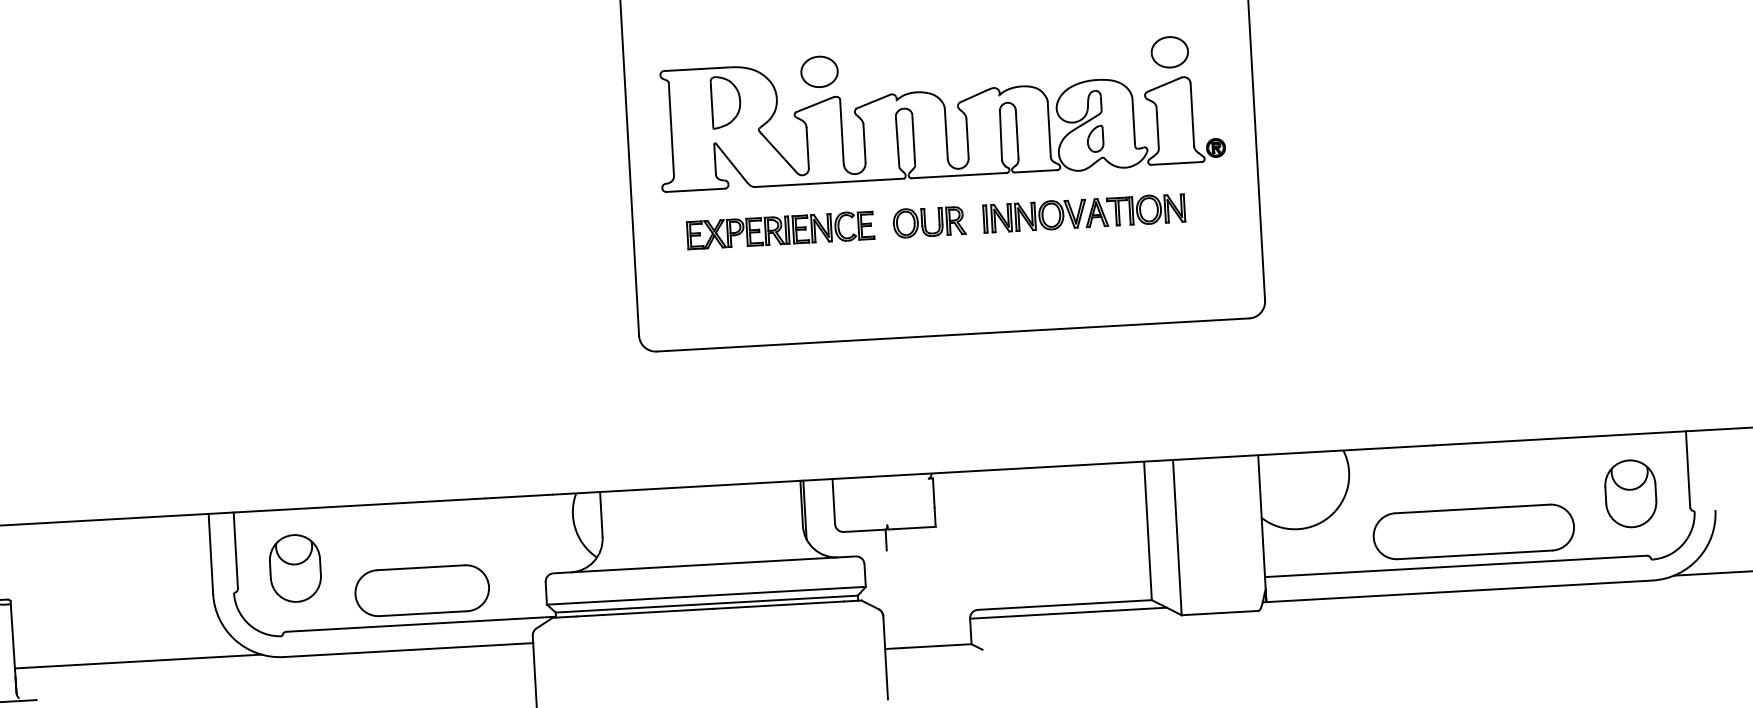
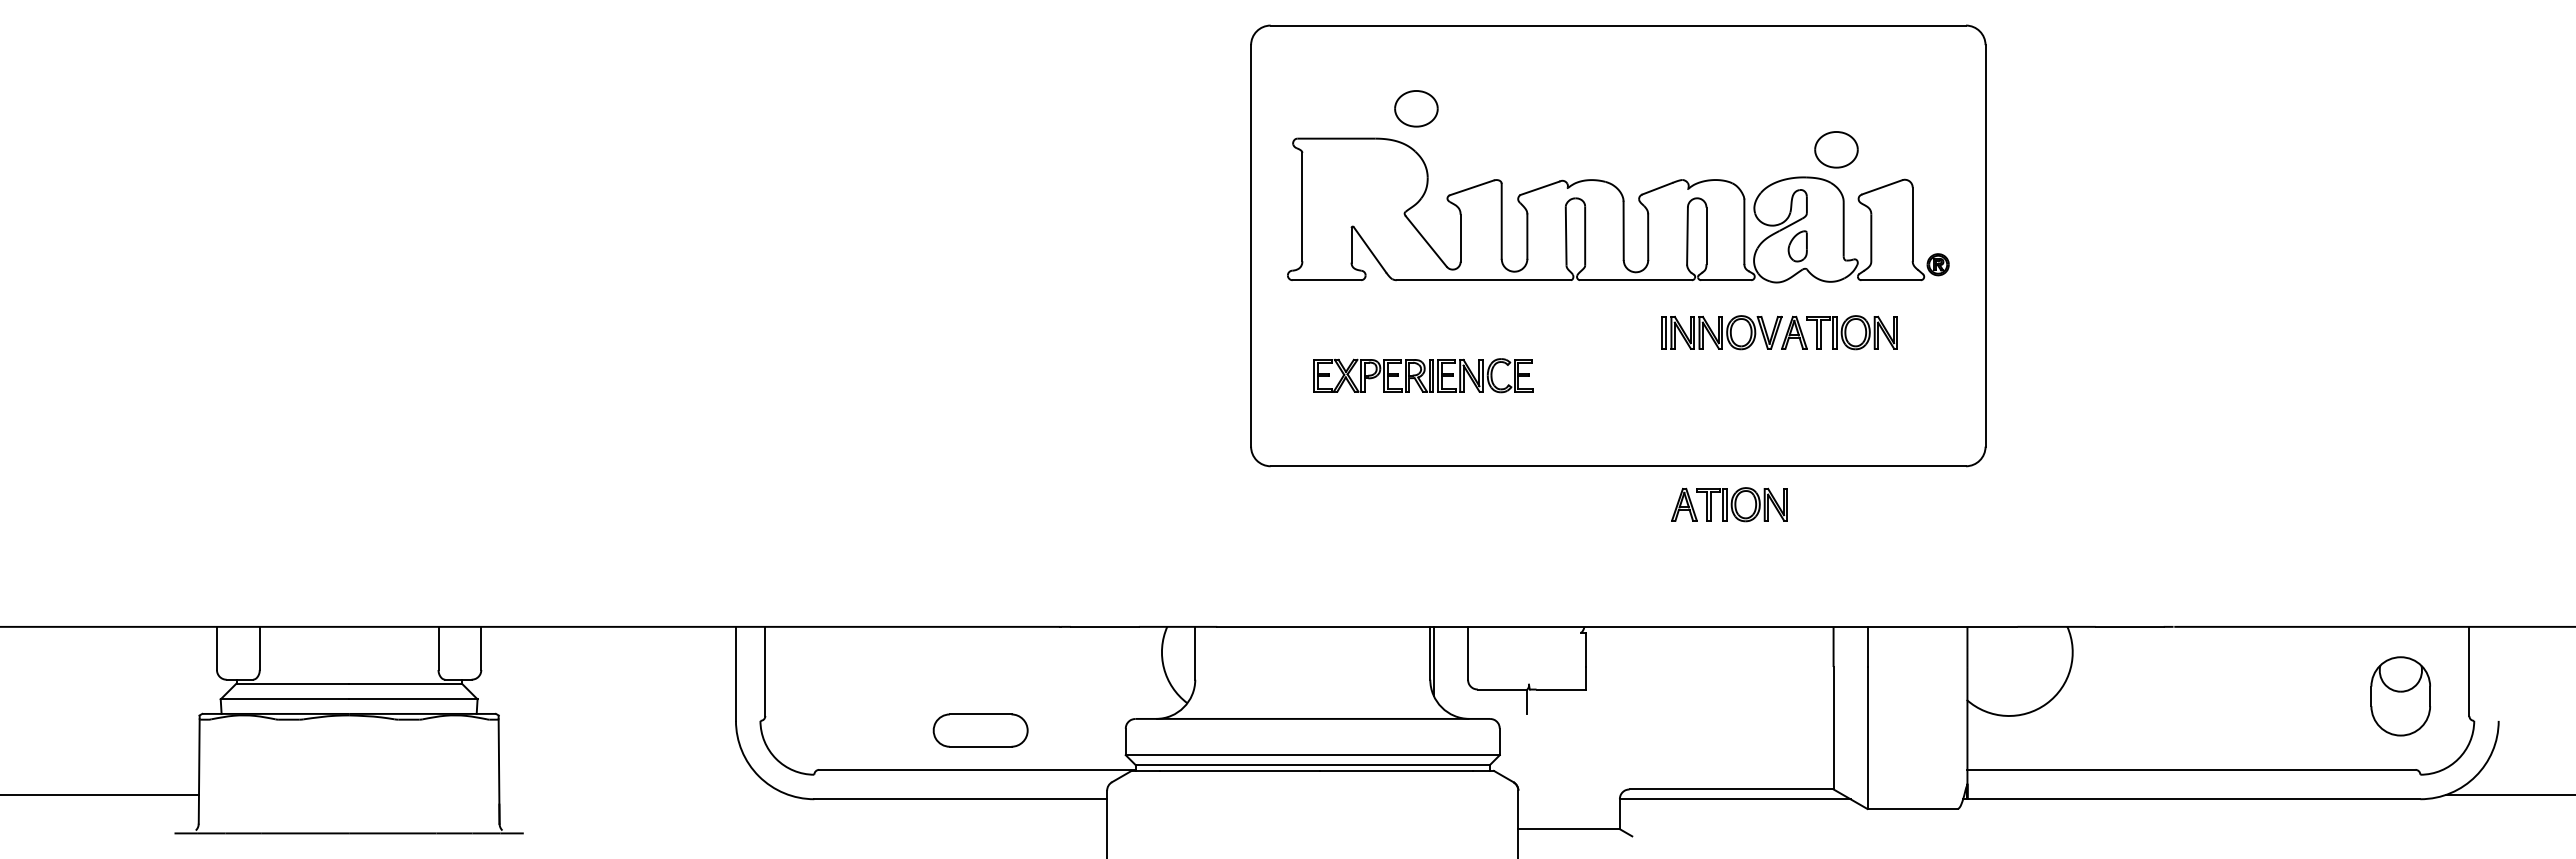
part: (1169, 52) -> (1836, 149), moved
part: (819, 71) -> (1416, 108), moved
part: (725, 102) -> (1367, 179), removed
part: (928, 221) -> (1597, 332), removed
part: (780, 230) -> (1423, 375), moved
part: (1049, 362) -> (1729, 504), added
part: (1473, 531) -> (2214, 730), removed
part: (295, 568) -> (833, 696), removed
part: (421, 590) -> (980, 730), size x0.6
line: (137, 661) -> (643, 794), removed

